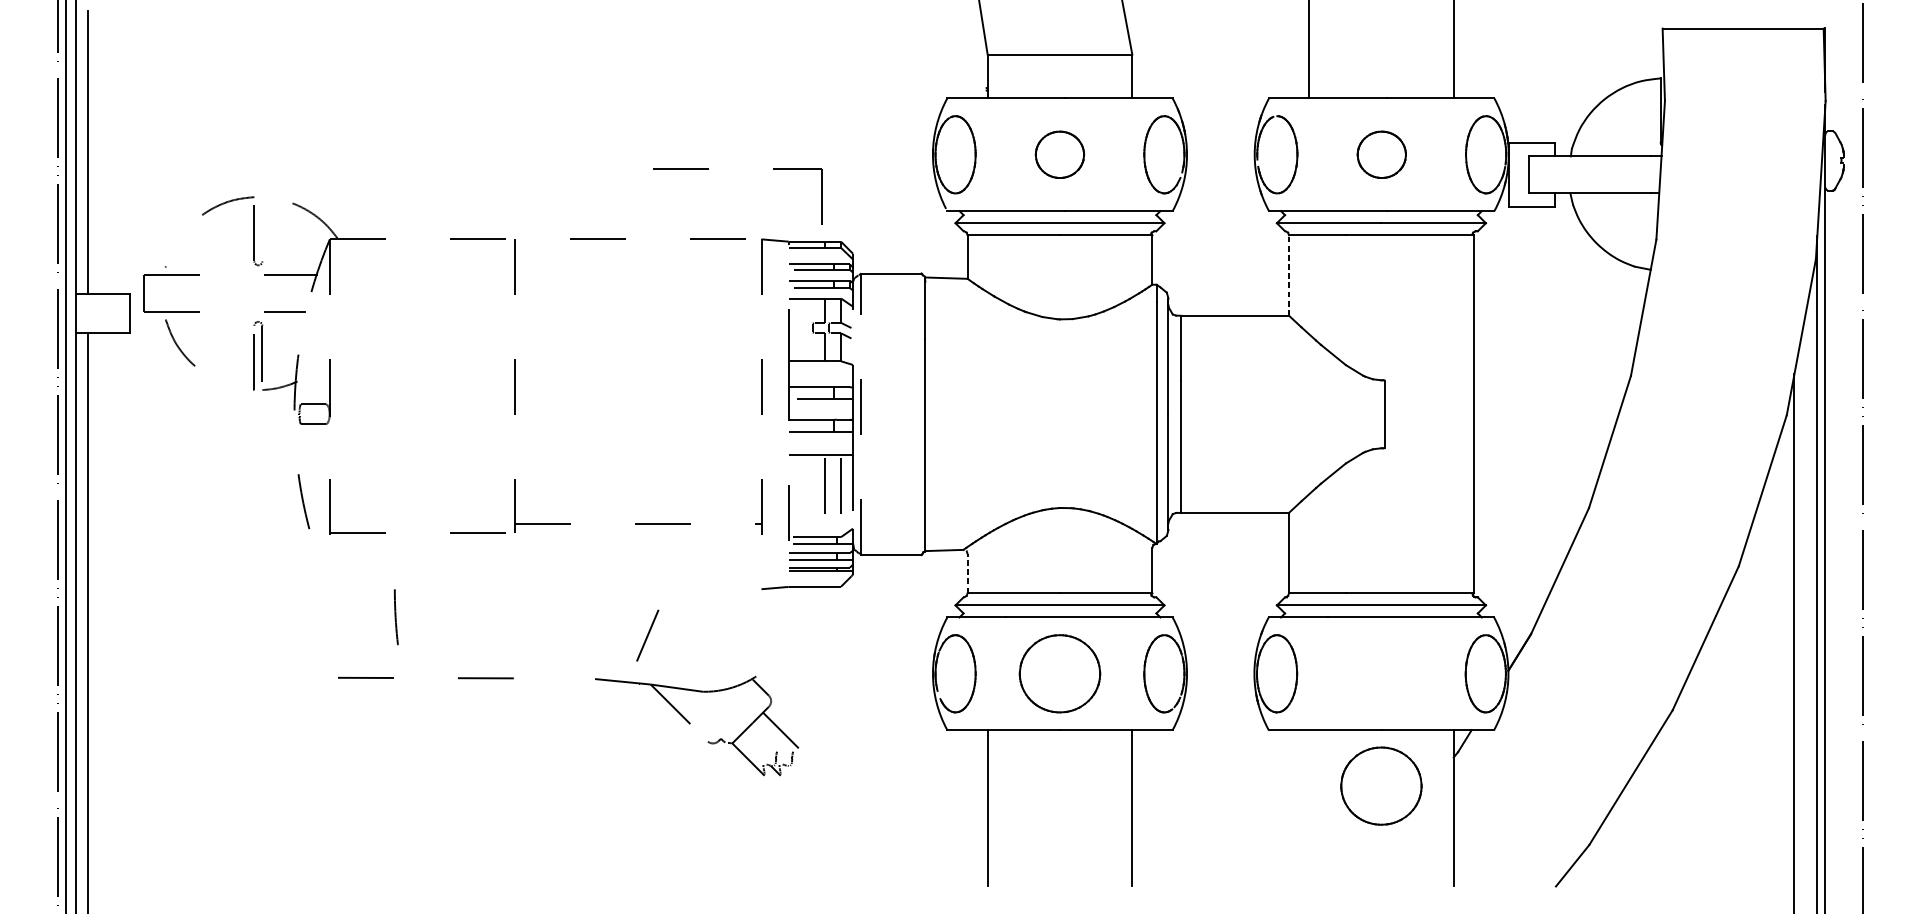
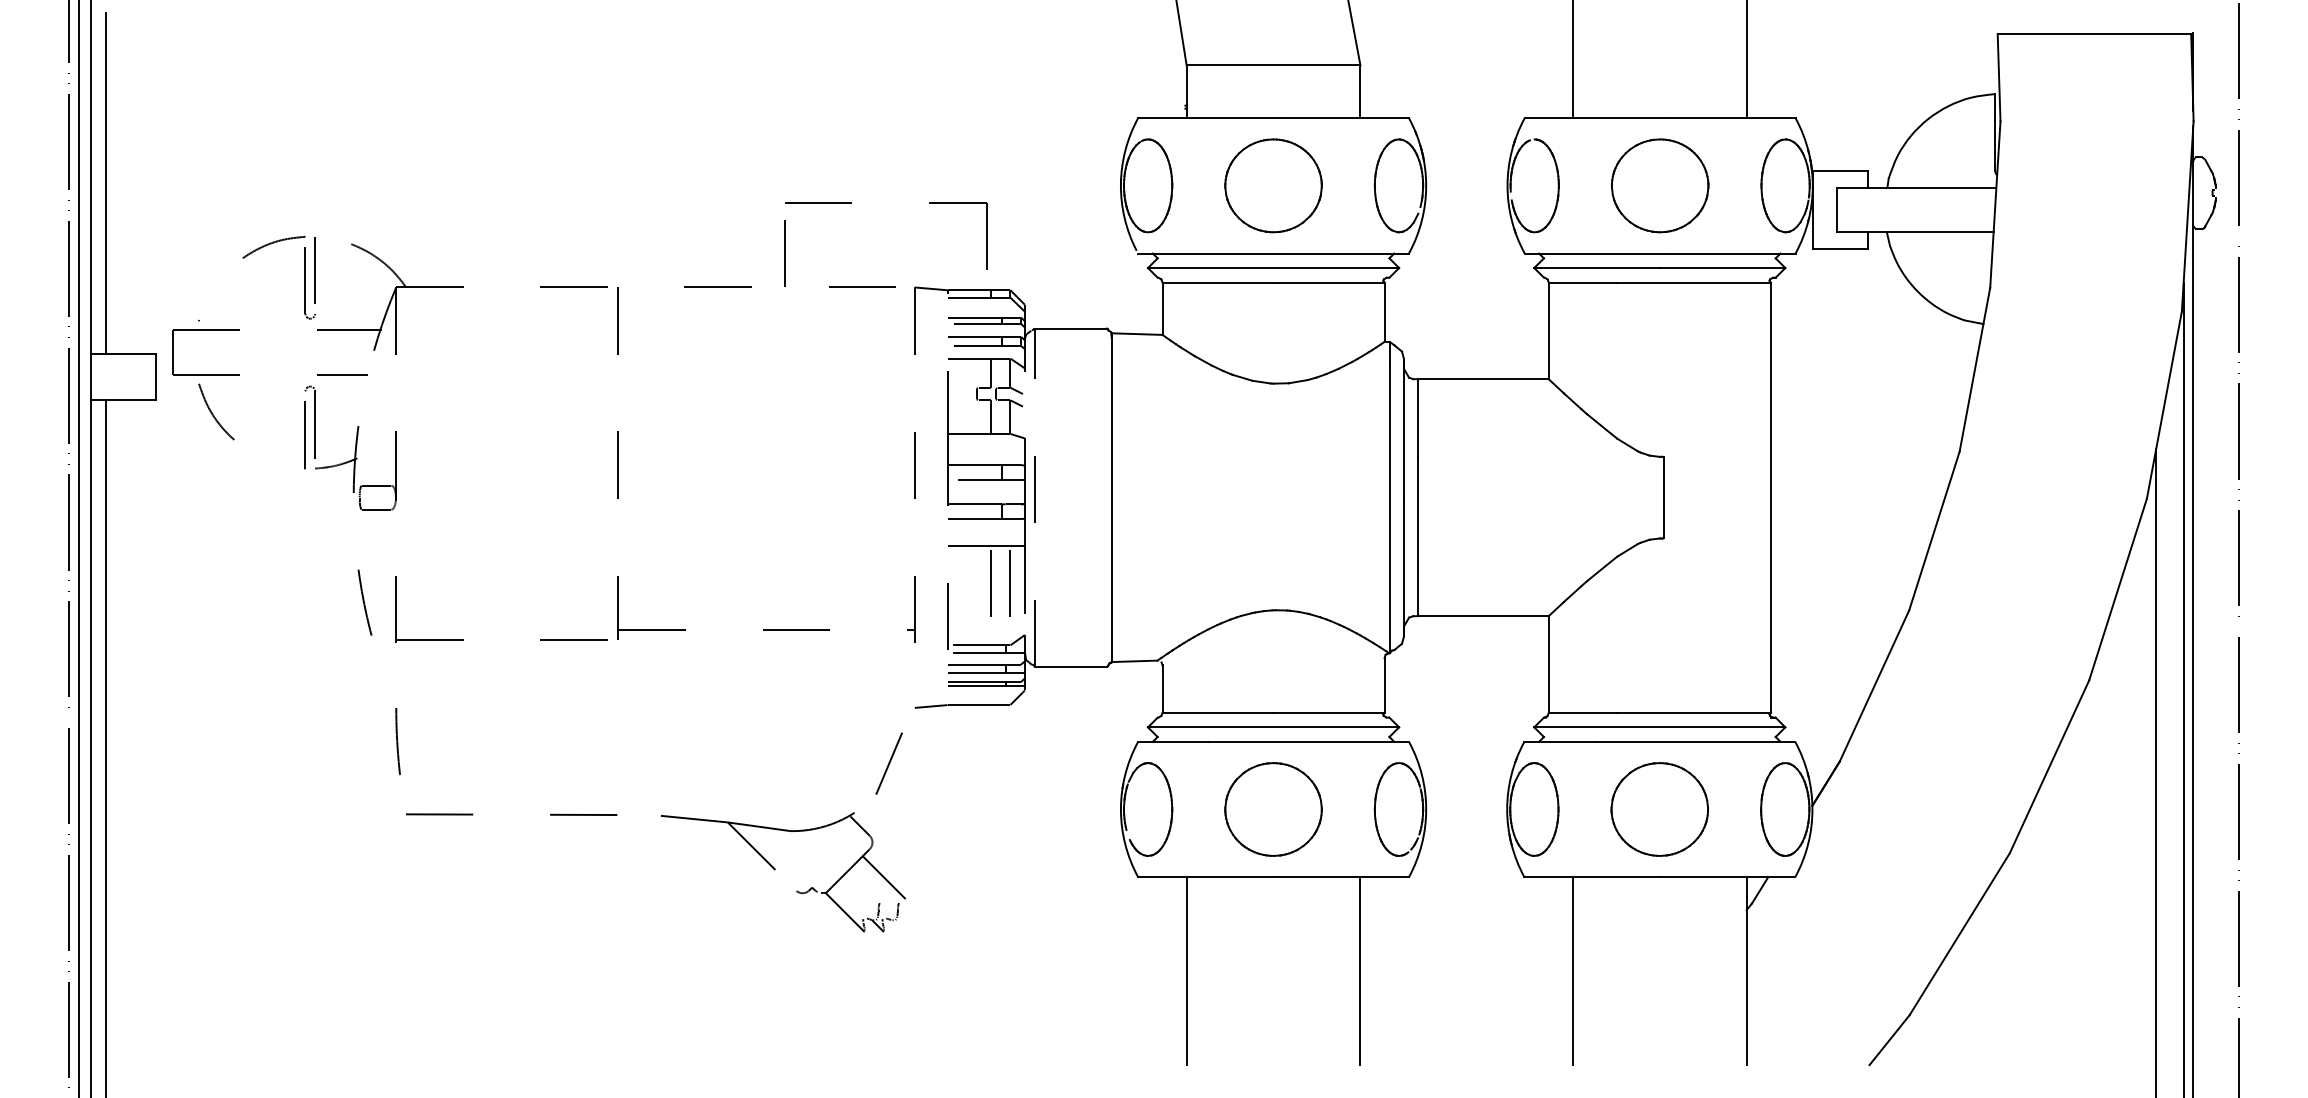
part: (1059, 154) -> (1273, 185), size x1.67
part: (1382, 154) -> (1660, 185), size x1.67
line: (653, 211) -> (784, 253), added
line: (261, 225) -> (314, 270), added
line: (1288, 275) -> (1548, 330), dashed -> solid
line: (967, 573) -> (1162, 689), dashed -> solid
line: (395, 617) -> (397, 741), moved
line: (647, 635) -> (888, 763), moved
part: (690, 723) -> (775, 869), moved
part: (1381, 786) -> (1659, 809), moved
line: (1308, 808) -> (1572, 971), added

